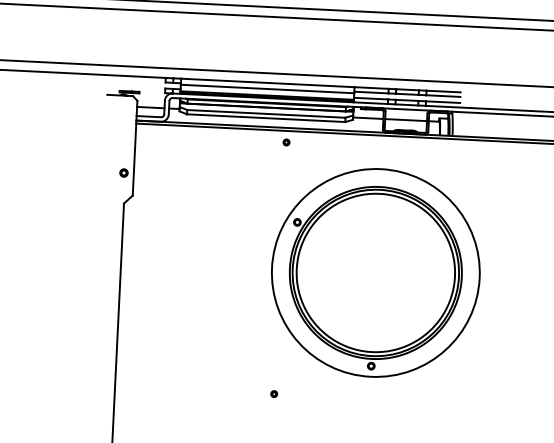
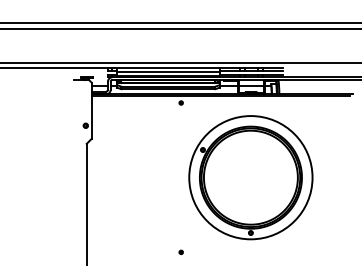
part: (375, 272) -> (250, 177), moved

